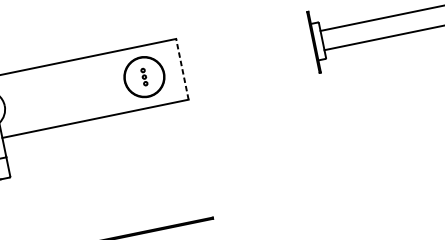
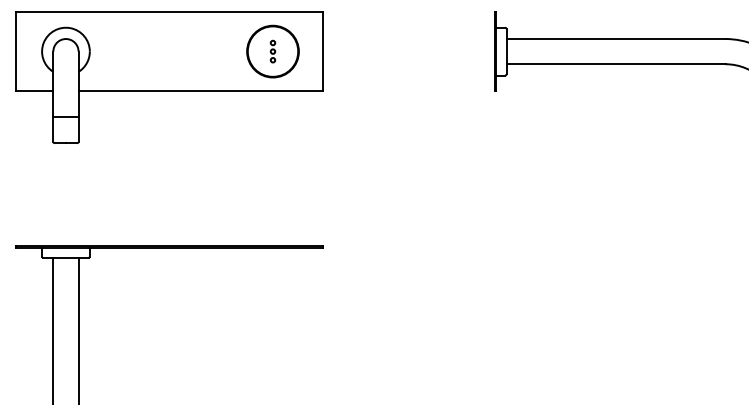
line: (182, 69) -> (322, 51), dashed -> solid

